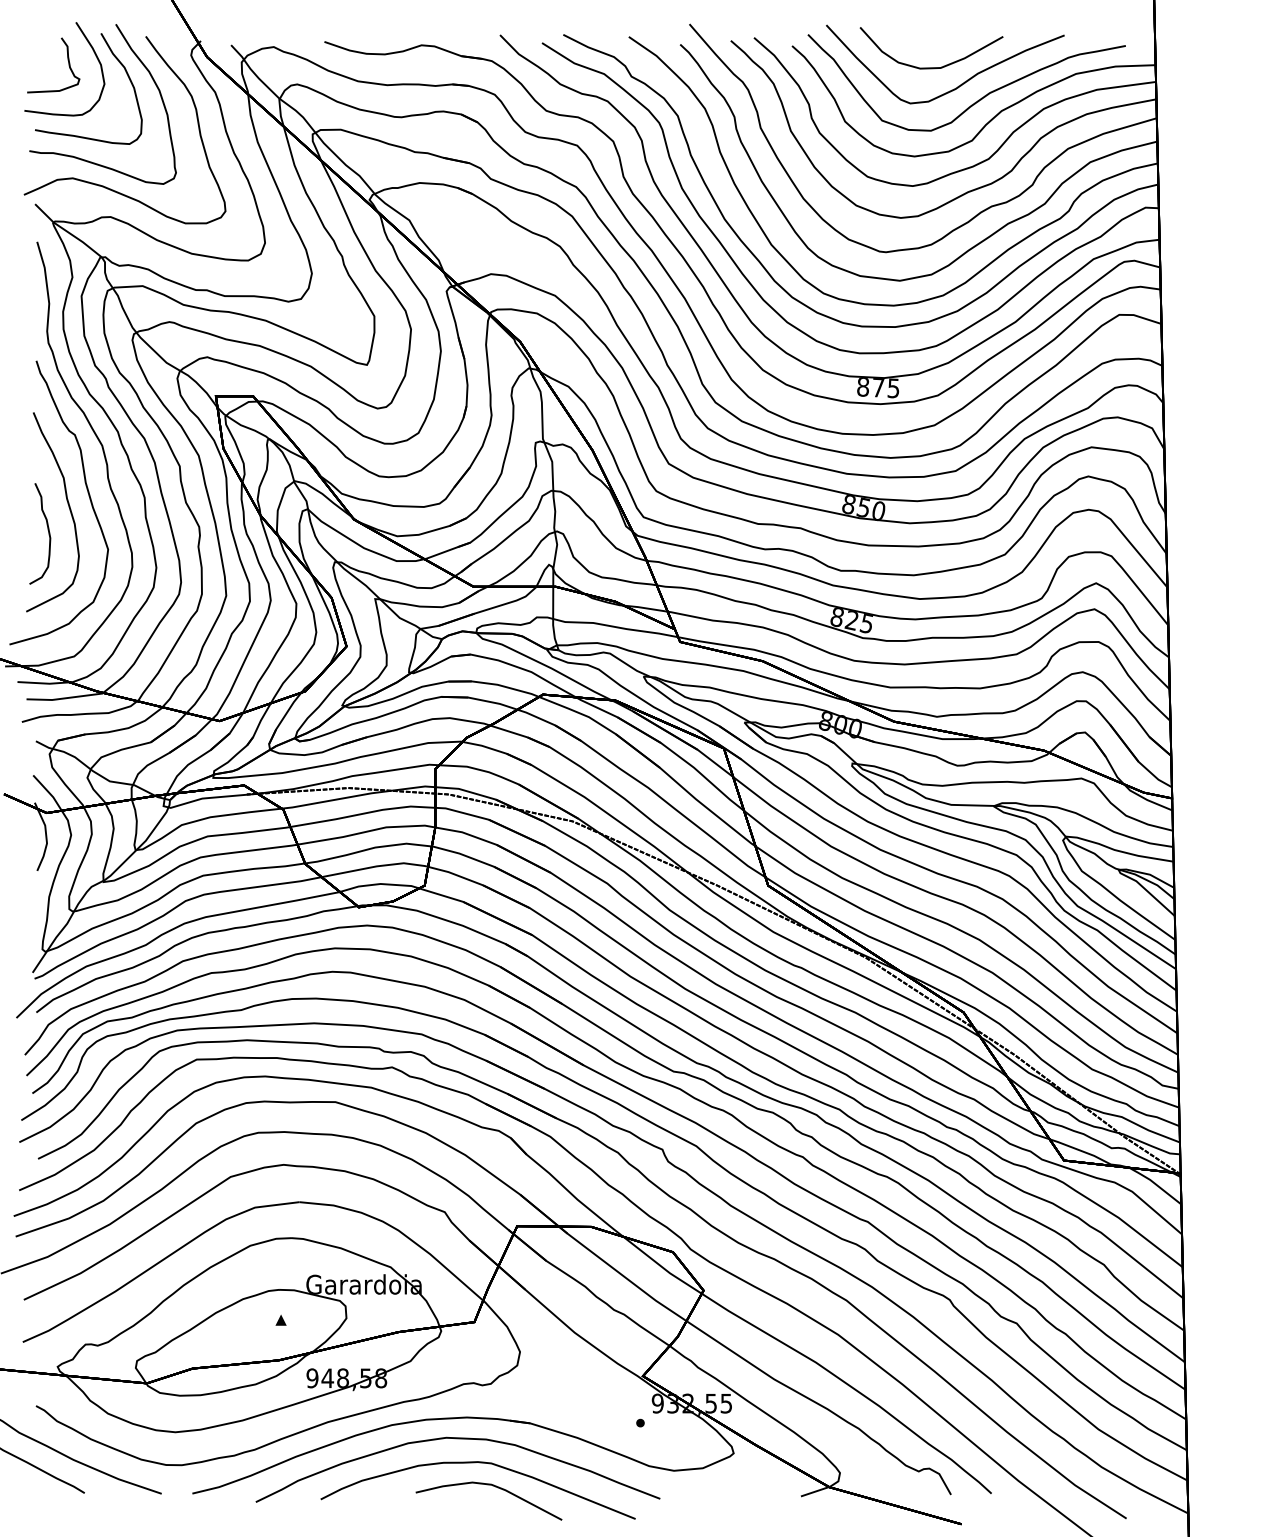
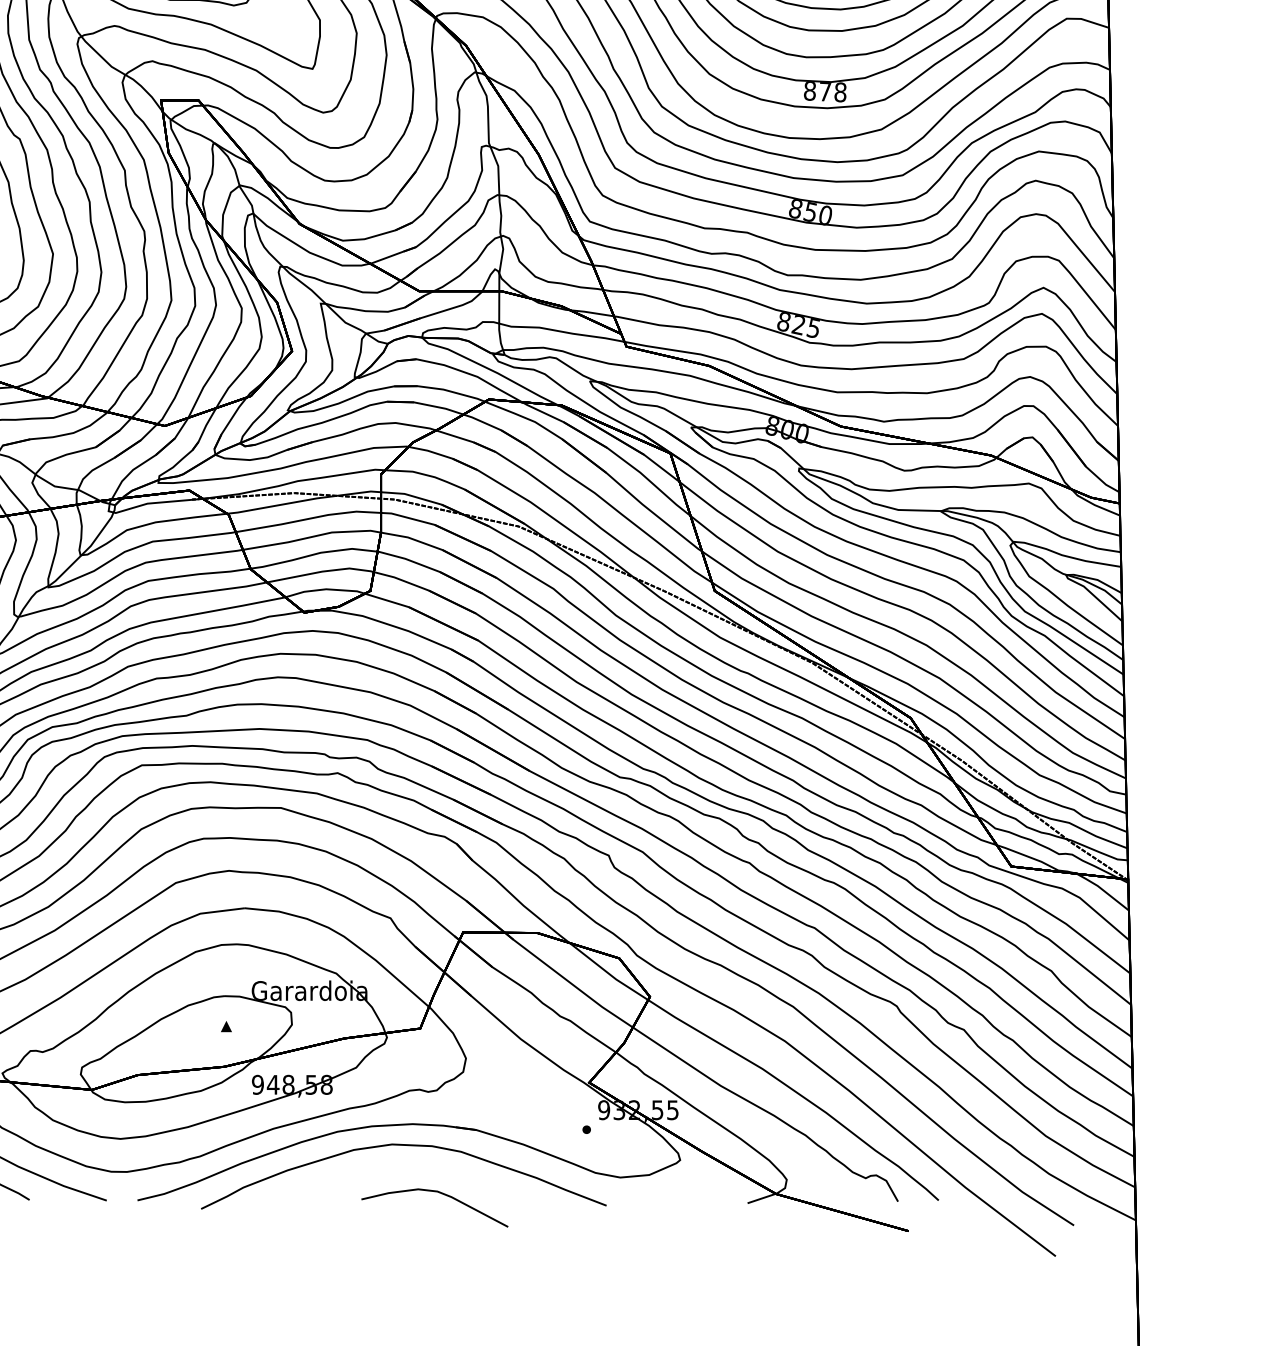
text: (893, 388) -> (840, 92), 875 -> 878
curve: (475, 1463) -> (421, 1170), removed

